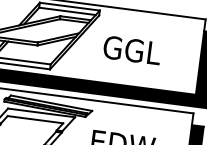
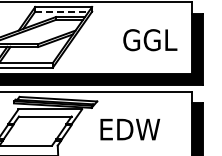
line: (67, 11) -> (62, 11), solid -> dashed
text: (132, 50) -> (150, 40), moved

